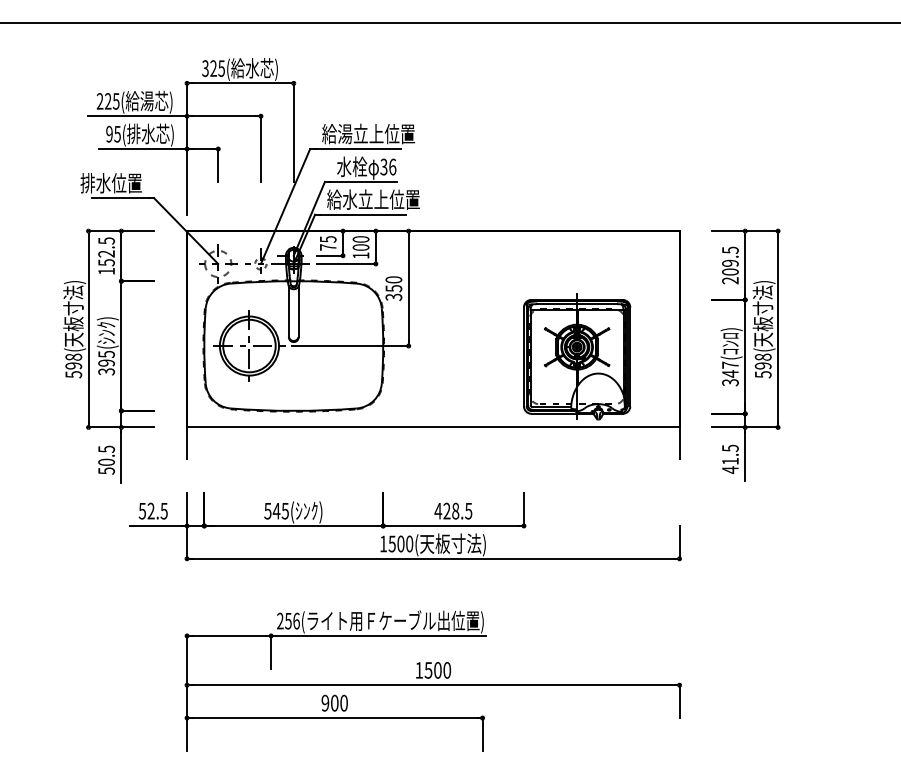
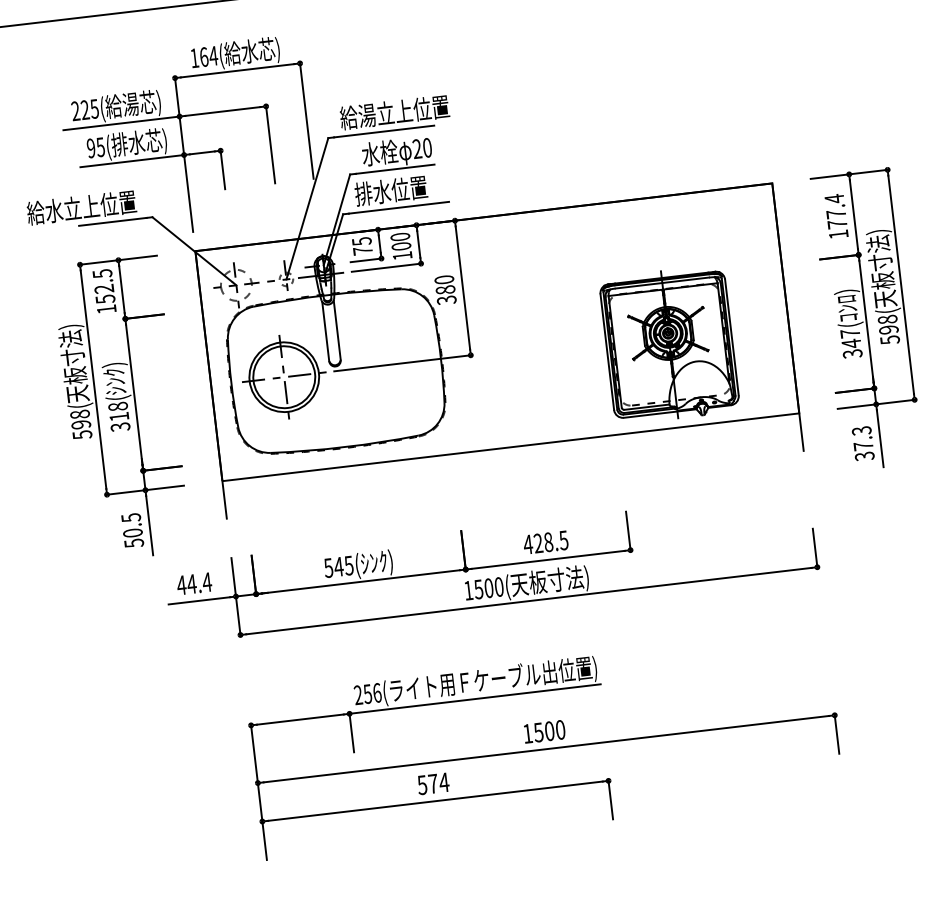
text: (213, 68) -> (203, 57), 325( -> 164(
text: (388, 166) -> (422, 147), 36 -> 20
text: (79, 183) -> (62, 210), 排水位置 -> 給水立上位置
text: (373, 199) -> (409, 188), 給水立上位置 -> 排水位置
text: (730, 265) -> (836, 216), 209.5 -> 177.4
text: (393, 288) -> (445, 289), 350 -> 380
text: (106, 358) -> (118, 411), 395( -> 318(
text: (730, 459) -> (863, 443), 41.5 -> 37.3
text: (153, 510) -> (194, 583), 52.5 -> 44.4
text: (334, 702) -> (432, 783), 900 -> 574

